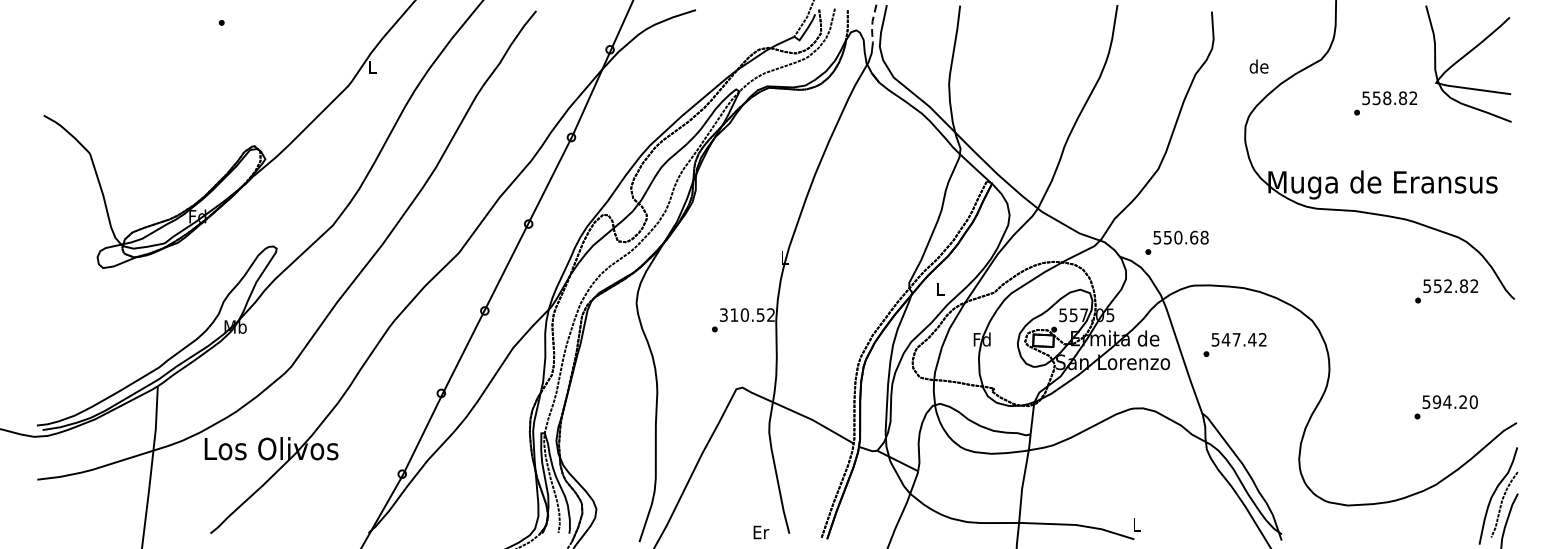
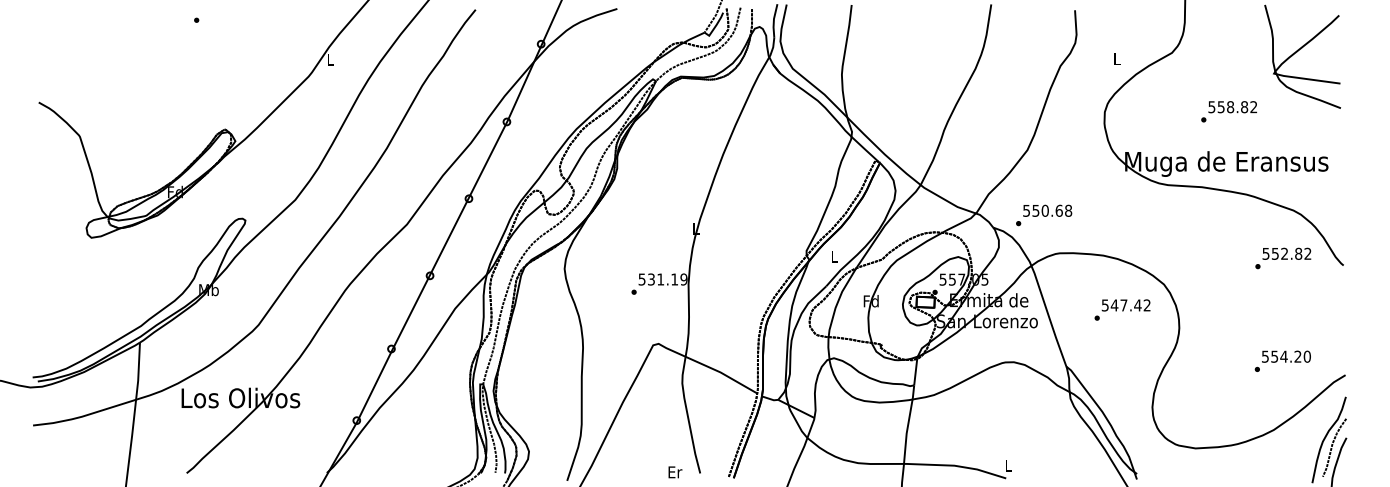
line: (871, 23) -> (773, 20), dashed -> solid
text: (1258, 65) -> (1116, 58), de -> L
text: (1384, 103) -> (1228, 111), moved
text: (747, 315) -> (663, 279), 310.52 -> 531.19
text: (1234, 344) -> (1122, 309), moved
text: (1436, 401) -> (1274, 356), 594.20 -> 554.20

